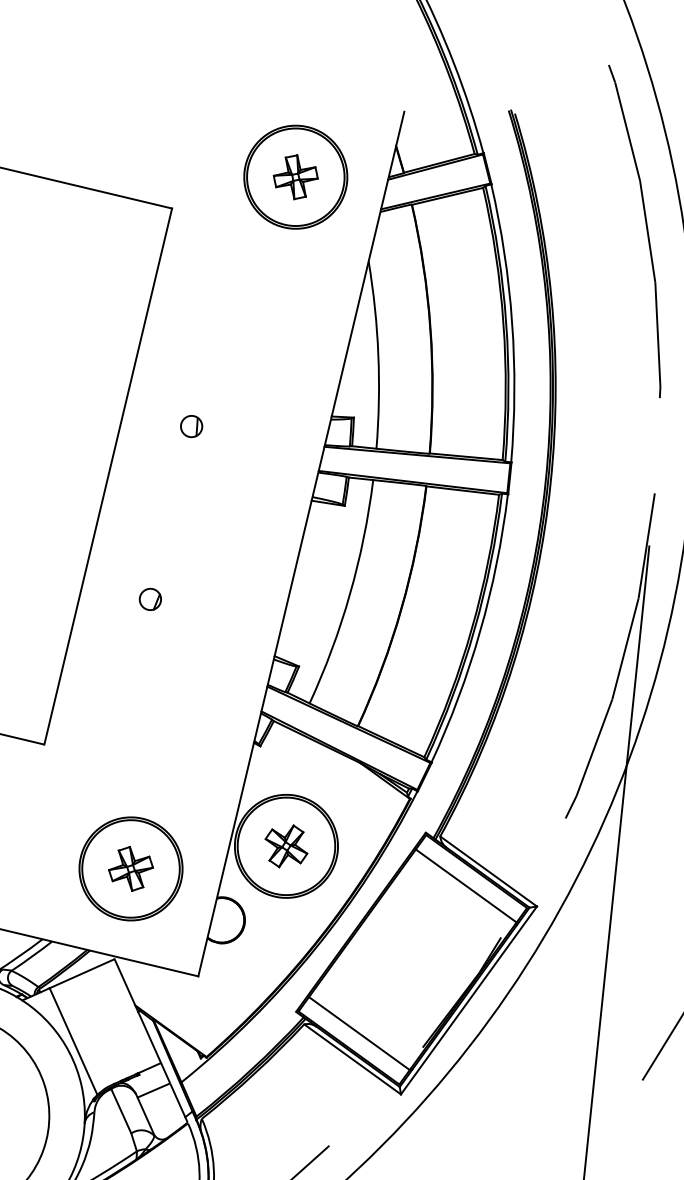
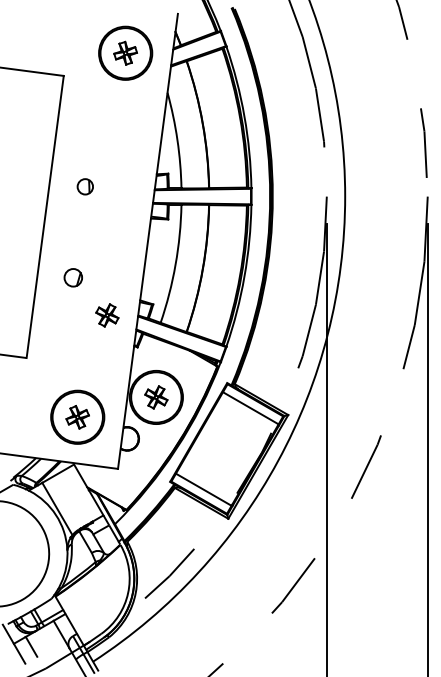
part: (191, 425) -> (85, 186), size x1.4
part: (150, 598) -> (73, 277), size x1.6
part: (208, 678) -> (107, 315), added

